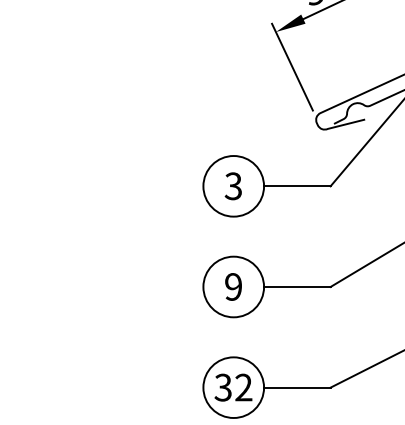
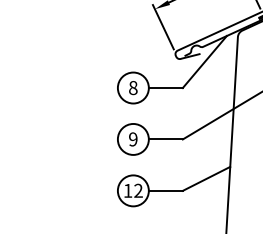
text: (232, 185) -> (132, 87), 3 -> 8
text: (222, 386) -> (127, 190), 32 -> 12

